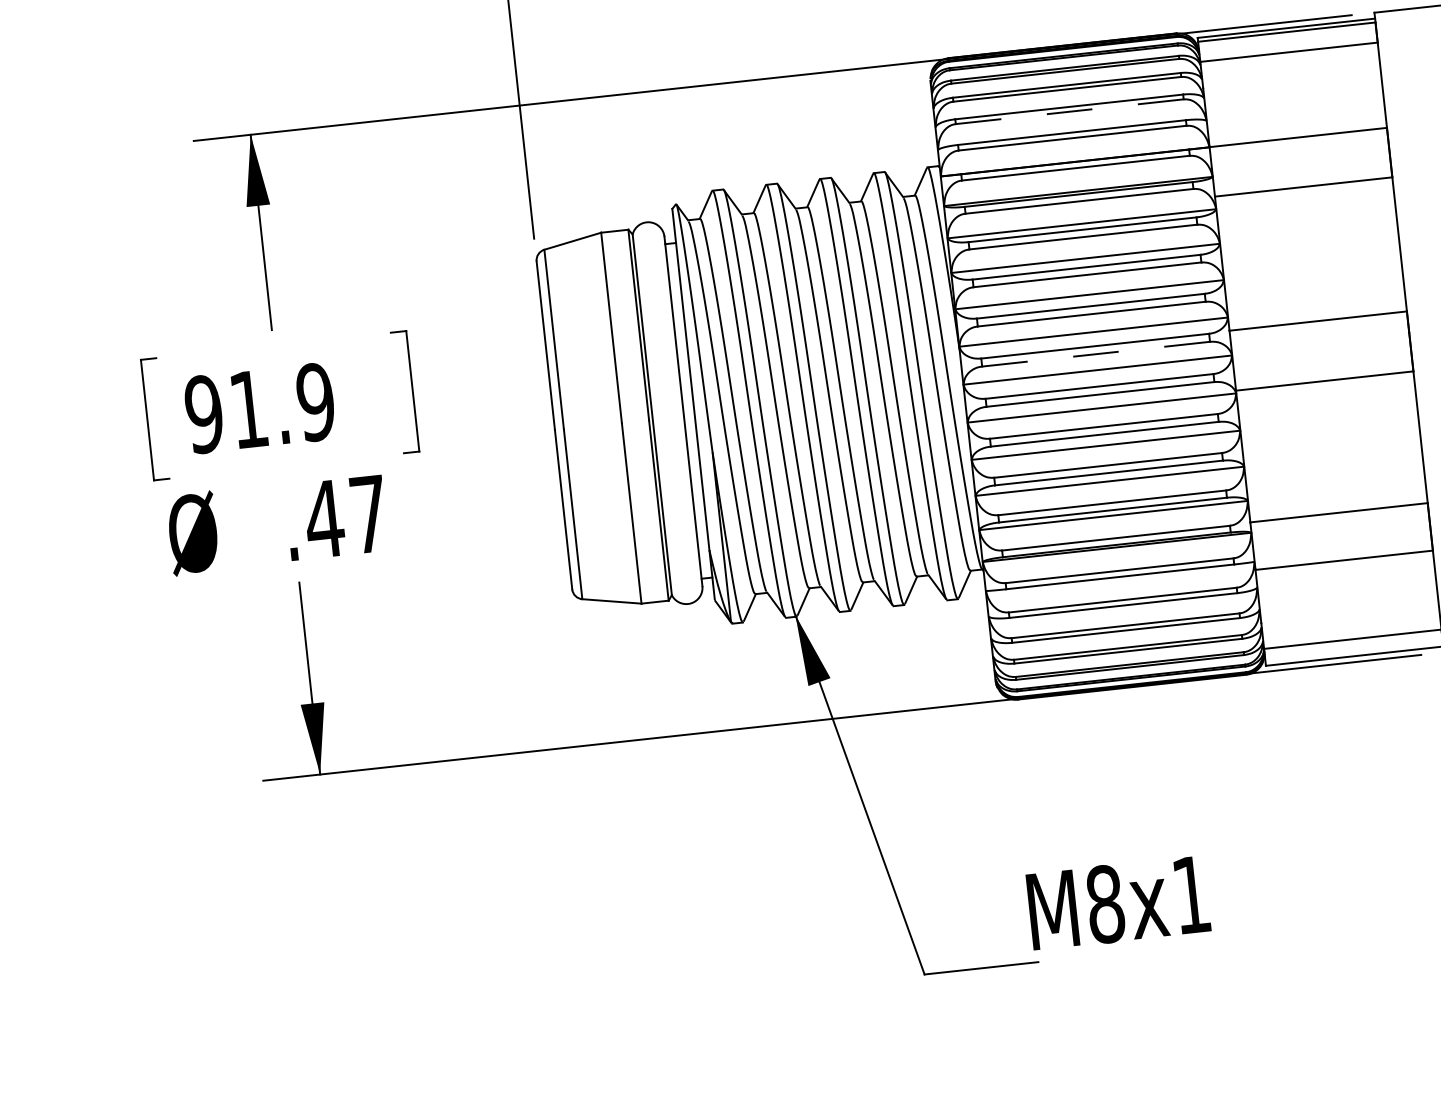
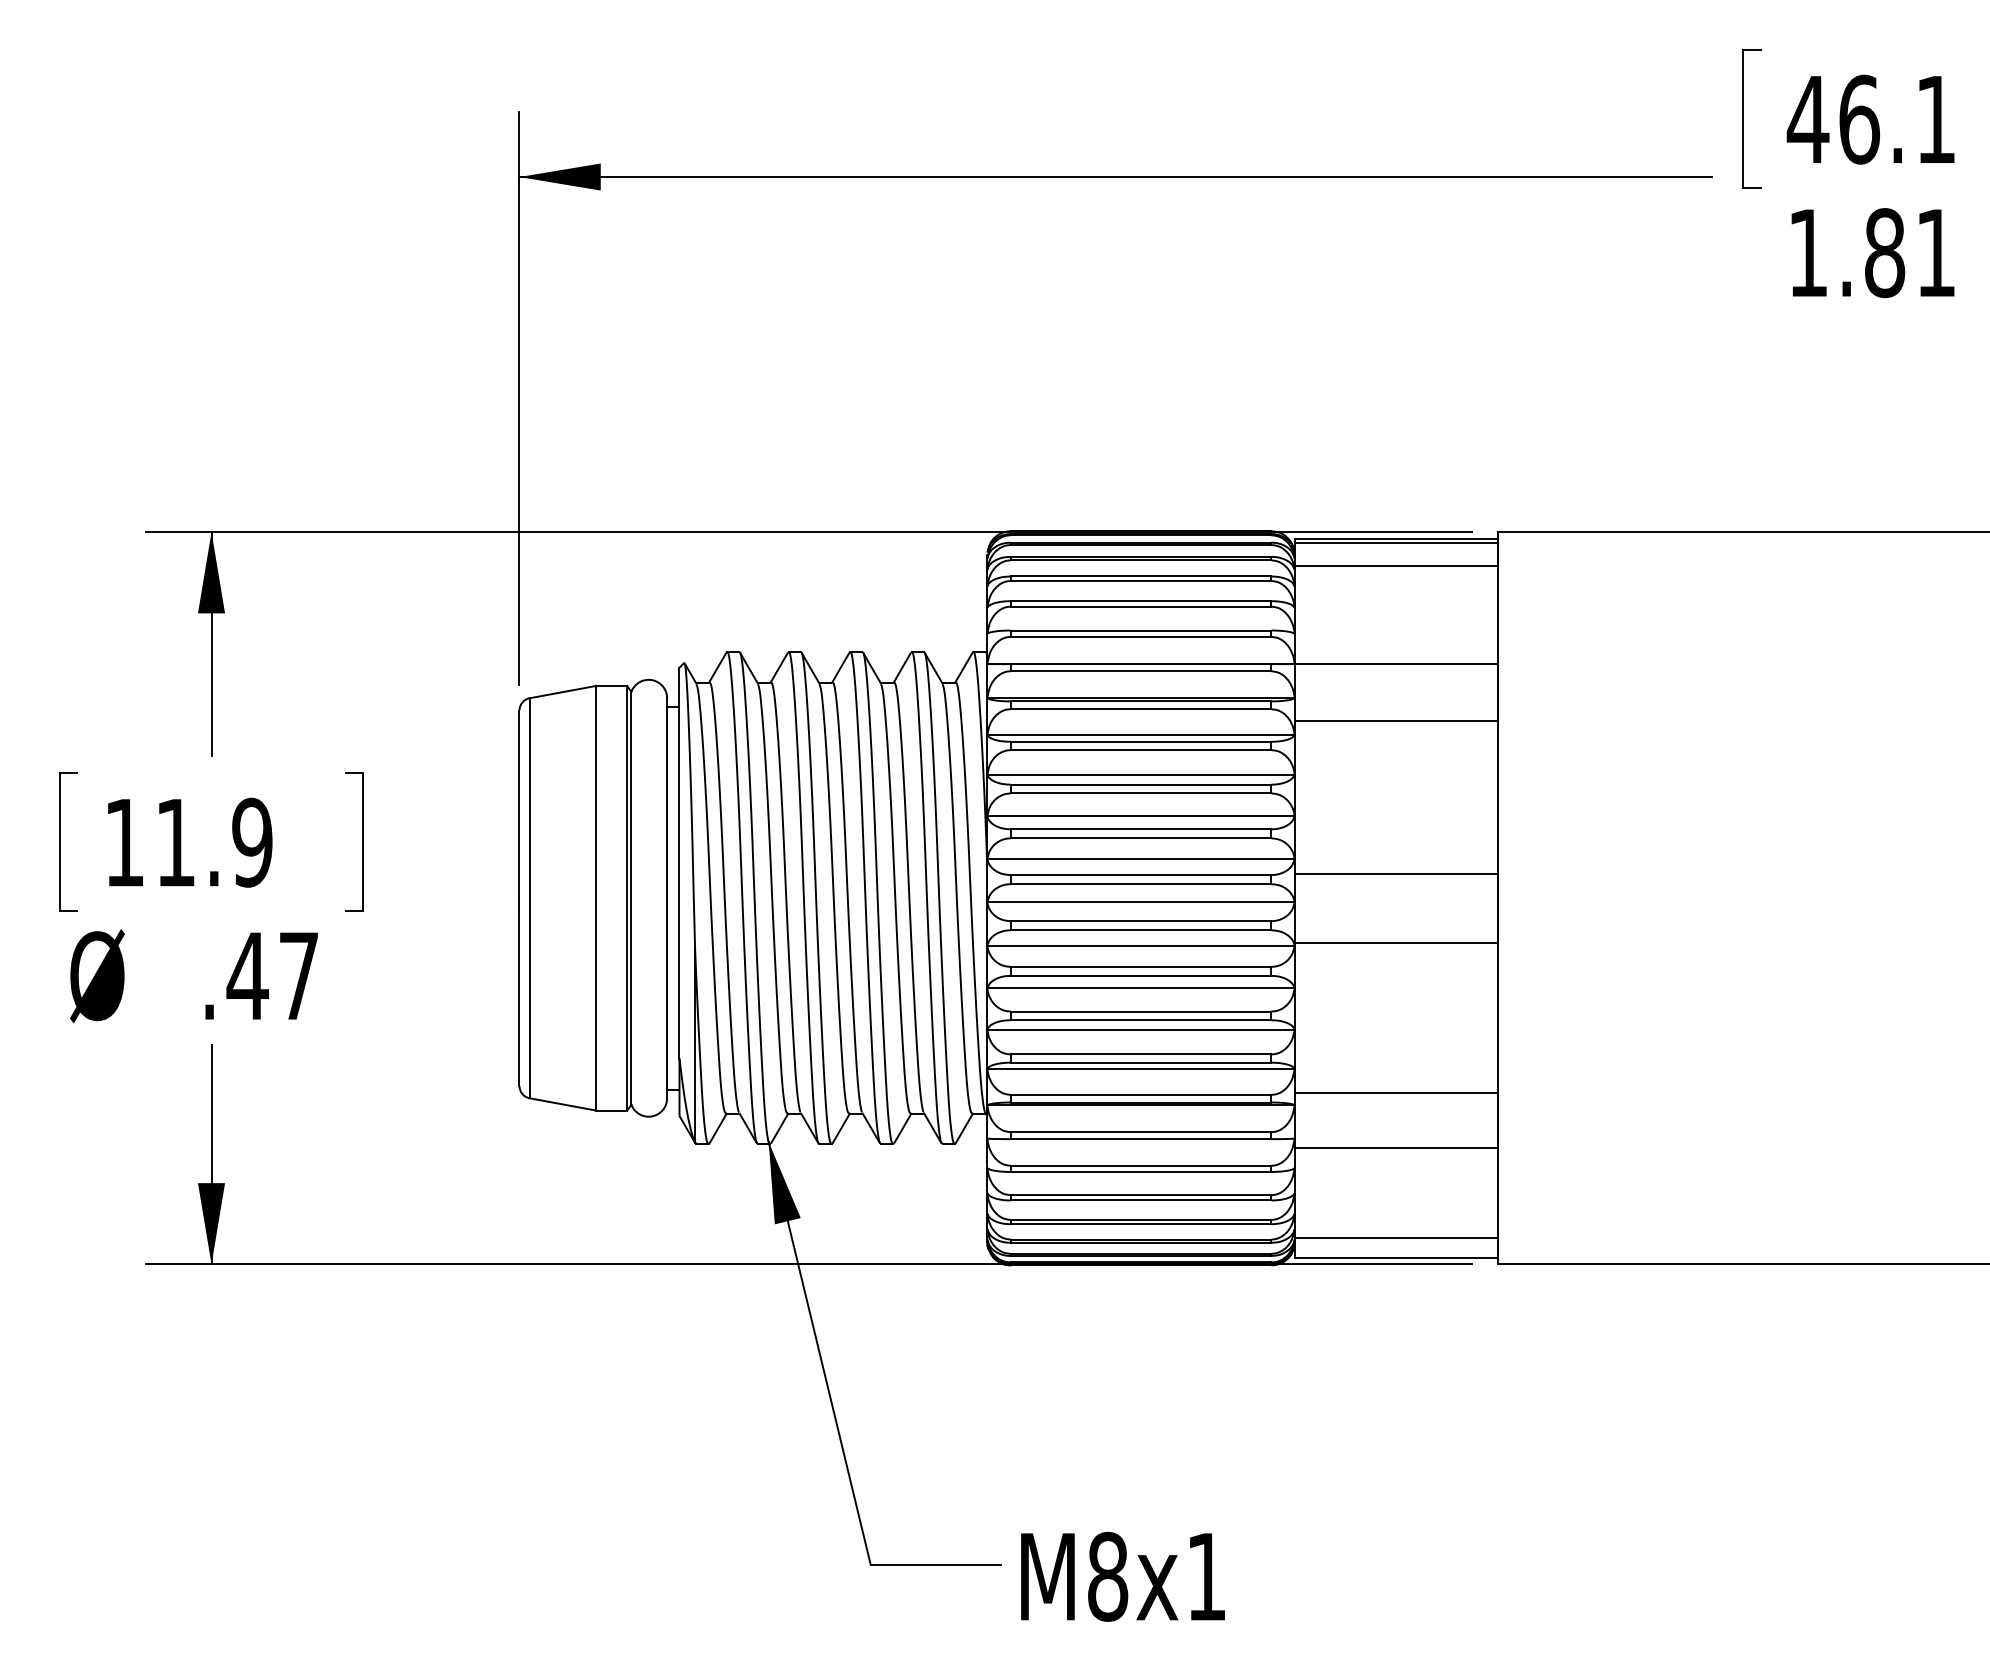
line: (1070, 111) -> (1141, 606), dashed -> solid
line: (1096, 354) -> (1141, 884), dashed -> solid
text: (204, 414) -> (124, 842), 91.9 -> 11.9
text: (1118, 902) -> (1122, 1576), moved

